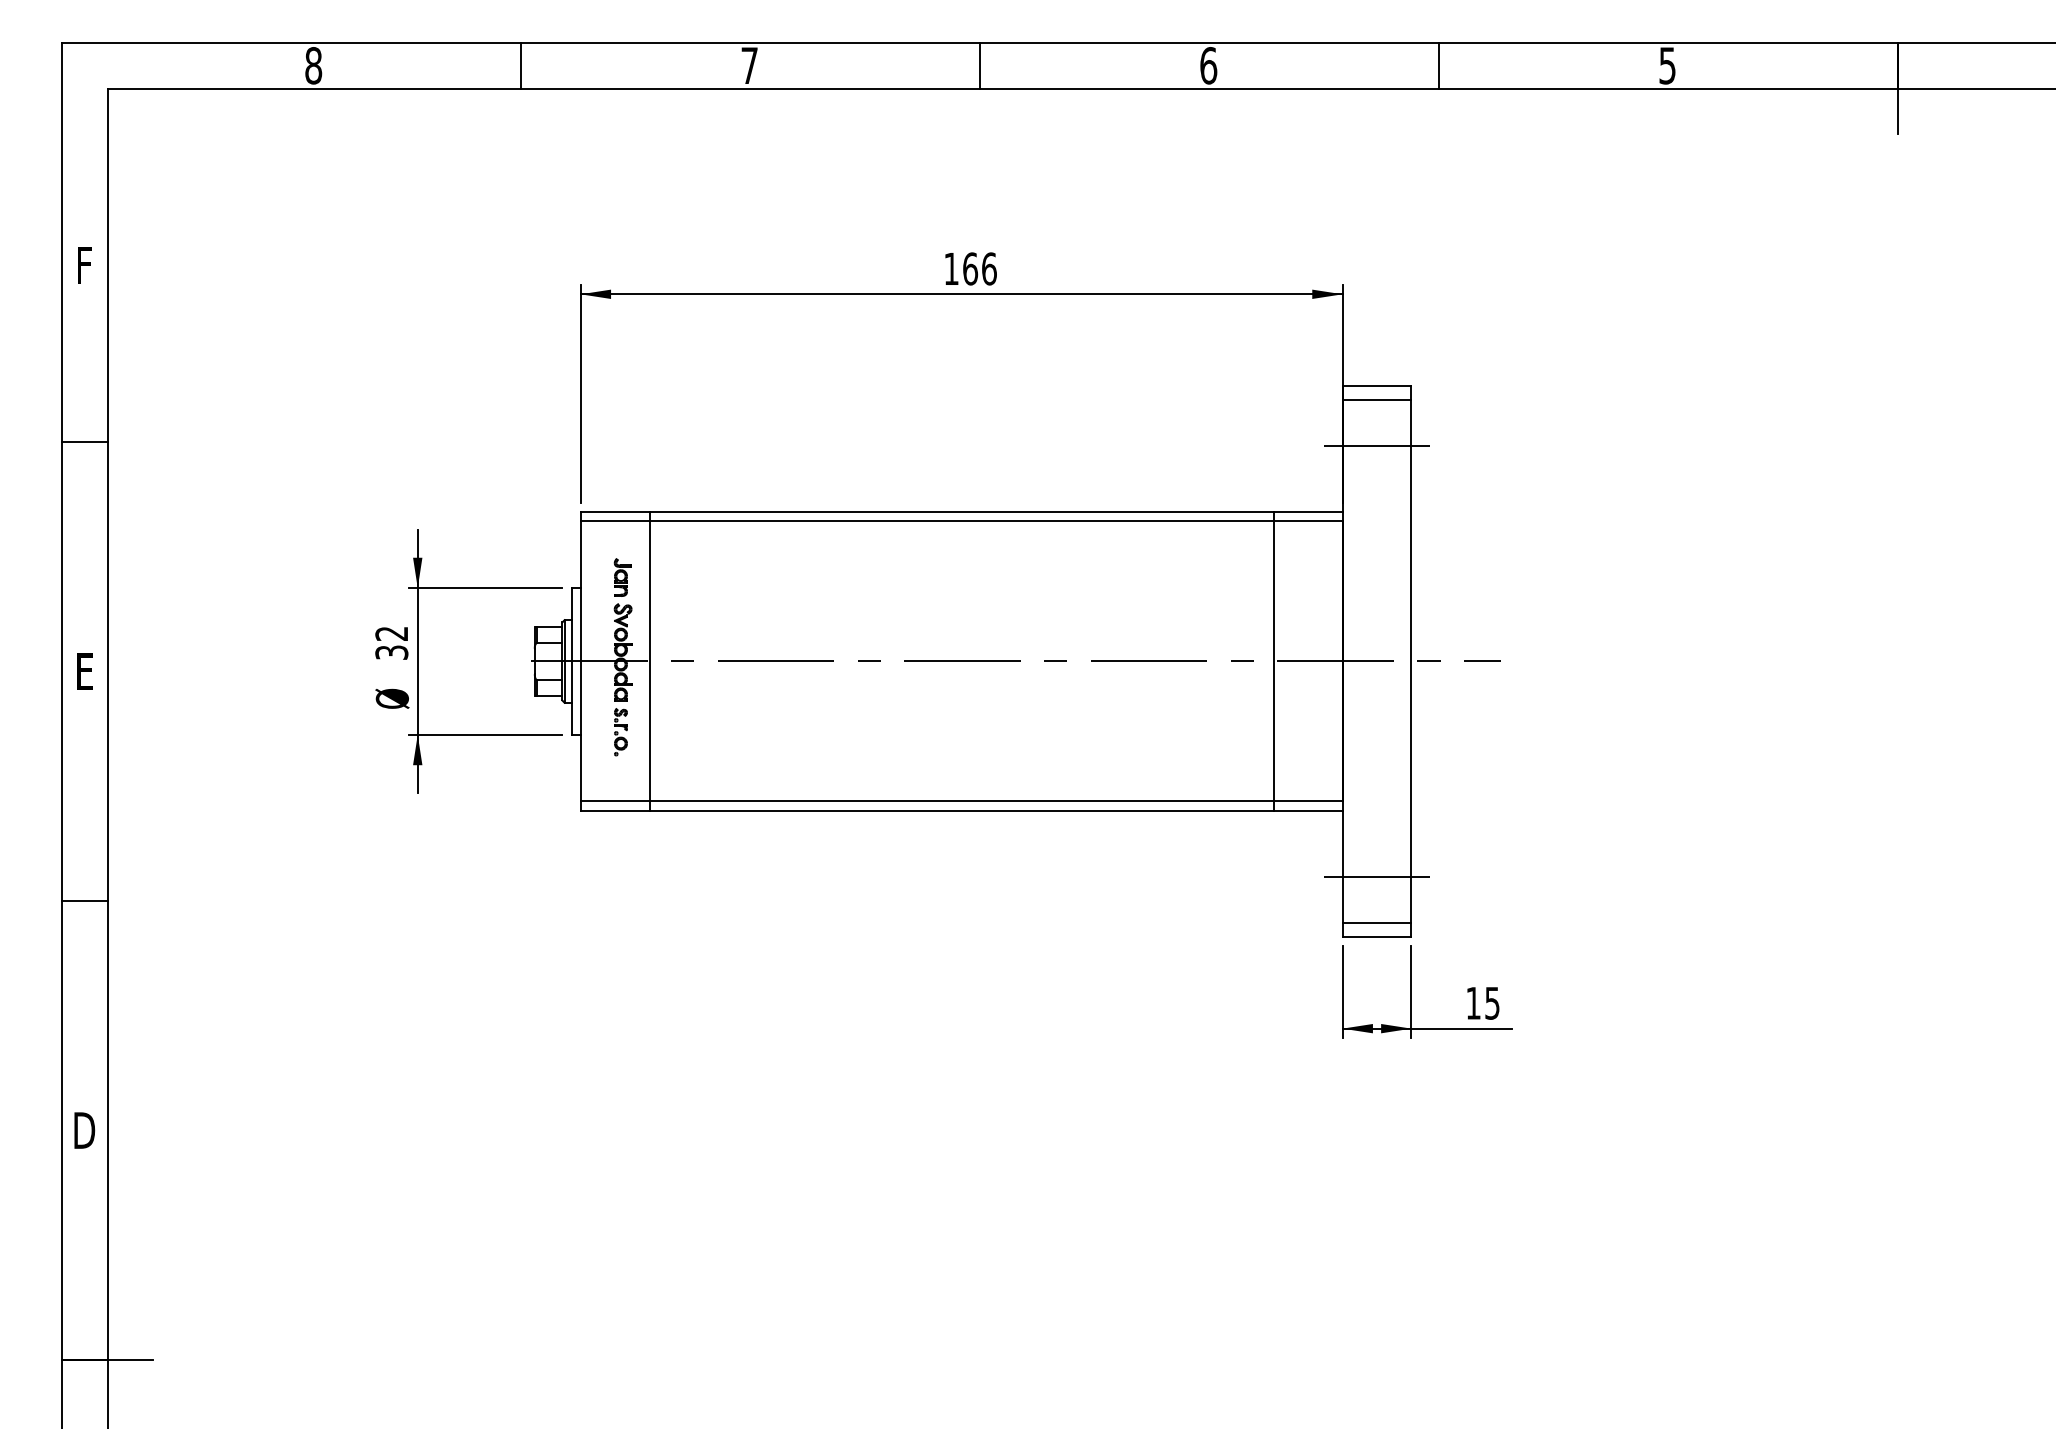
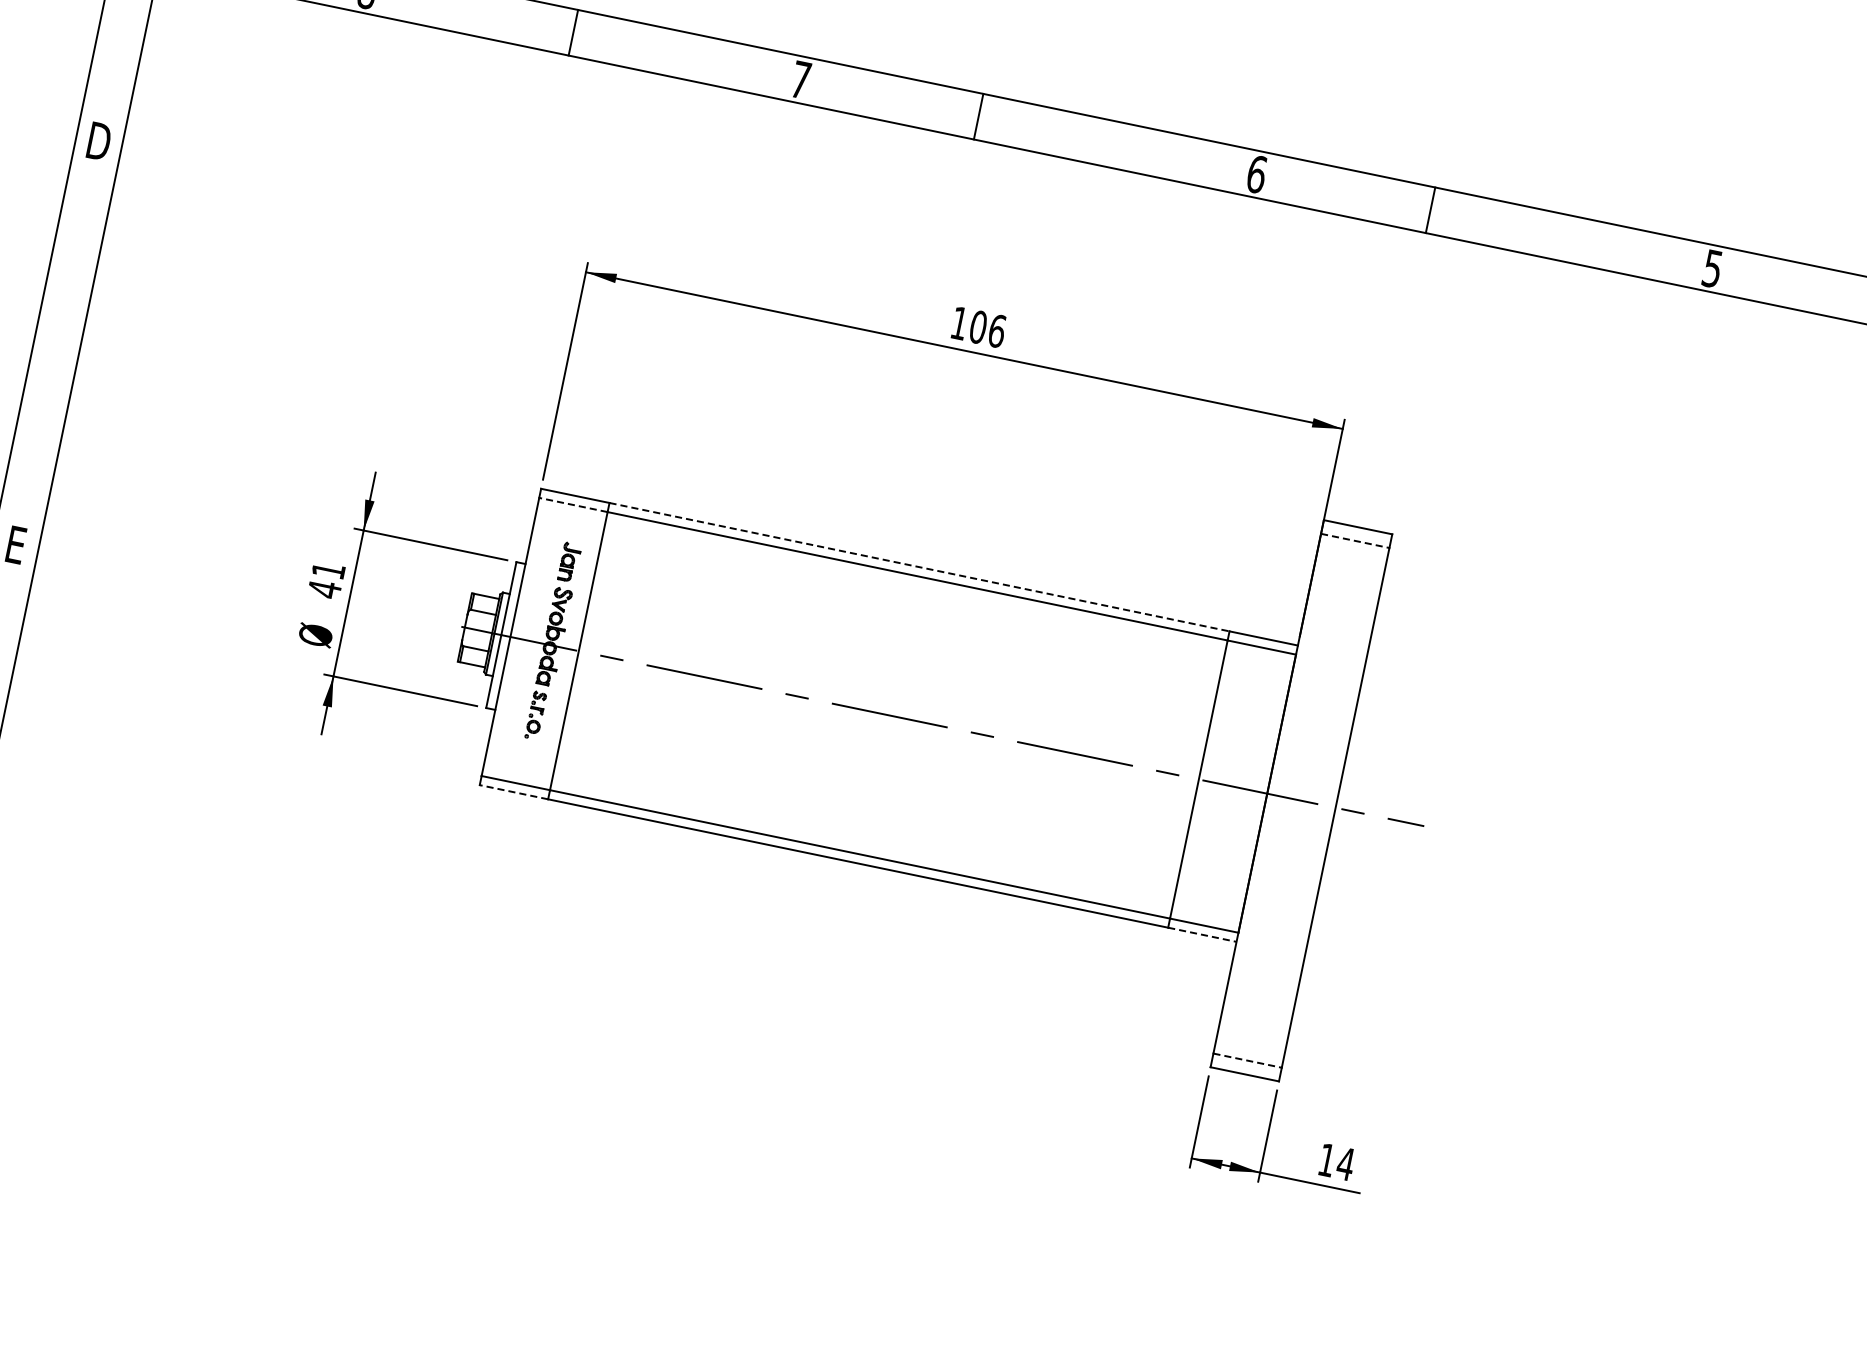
line: (979, 65) -> (978, 116), moved
line: (1438, 65) -> (1430, 210), moved
text: (84, 265) -> (99, 141), F -> D
text: (970, 268) -> (978, 326), 166 -> 106
line: (1377, 399) -> (1355, 540), solid -> dashed
line: (84, 442) -> (62, 317), removed
line: (1376, 445) -> (1345, 586), removed
line: (962, 512) -> (920, 567), solid -> dashed
line: (614, 521) -> (572, 504), solid -> dashed
text: (391, 643) -> (326, 580), 32 -> 41
line: (614, 810) -> (513, 791), solid -> dashed
line: (1308, 810) -> (1202, 934), solid -> dashed
line: (1376, 877) -> (1256, 1015), removed
line: (1377, 923) -> (1248, 1061), solid -> dashed
text: (1492, 1003) -> (1345, 1164), 15 -> 14

